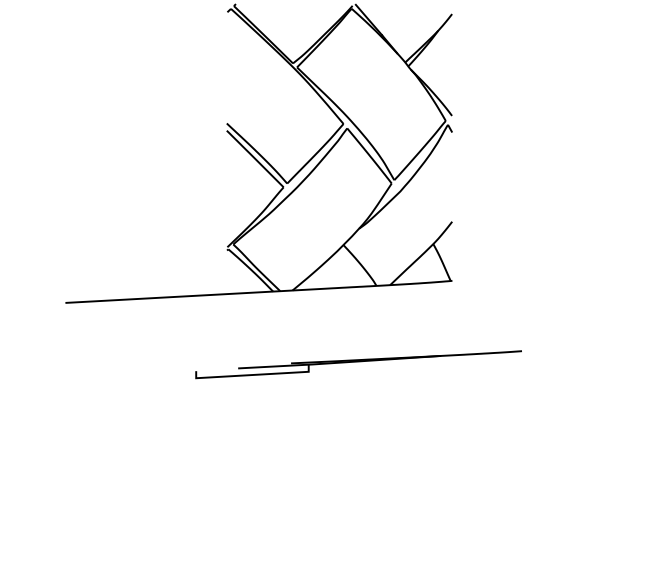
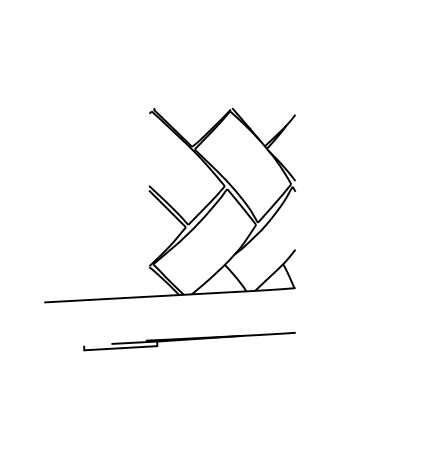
part: (358, 364) -> (189, 341), moved

